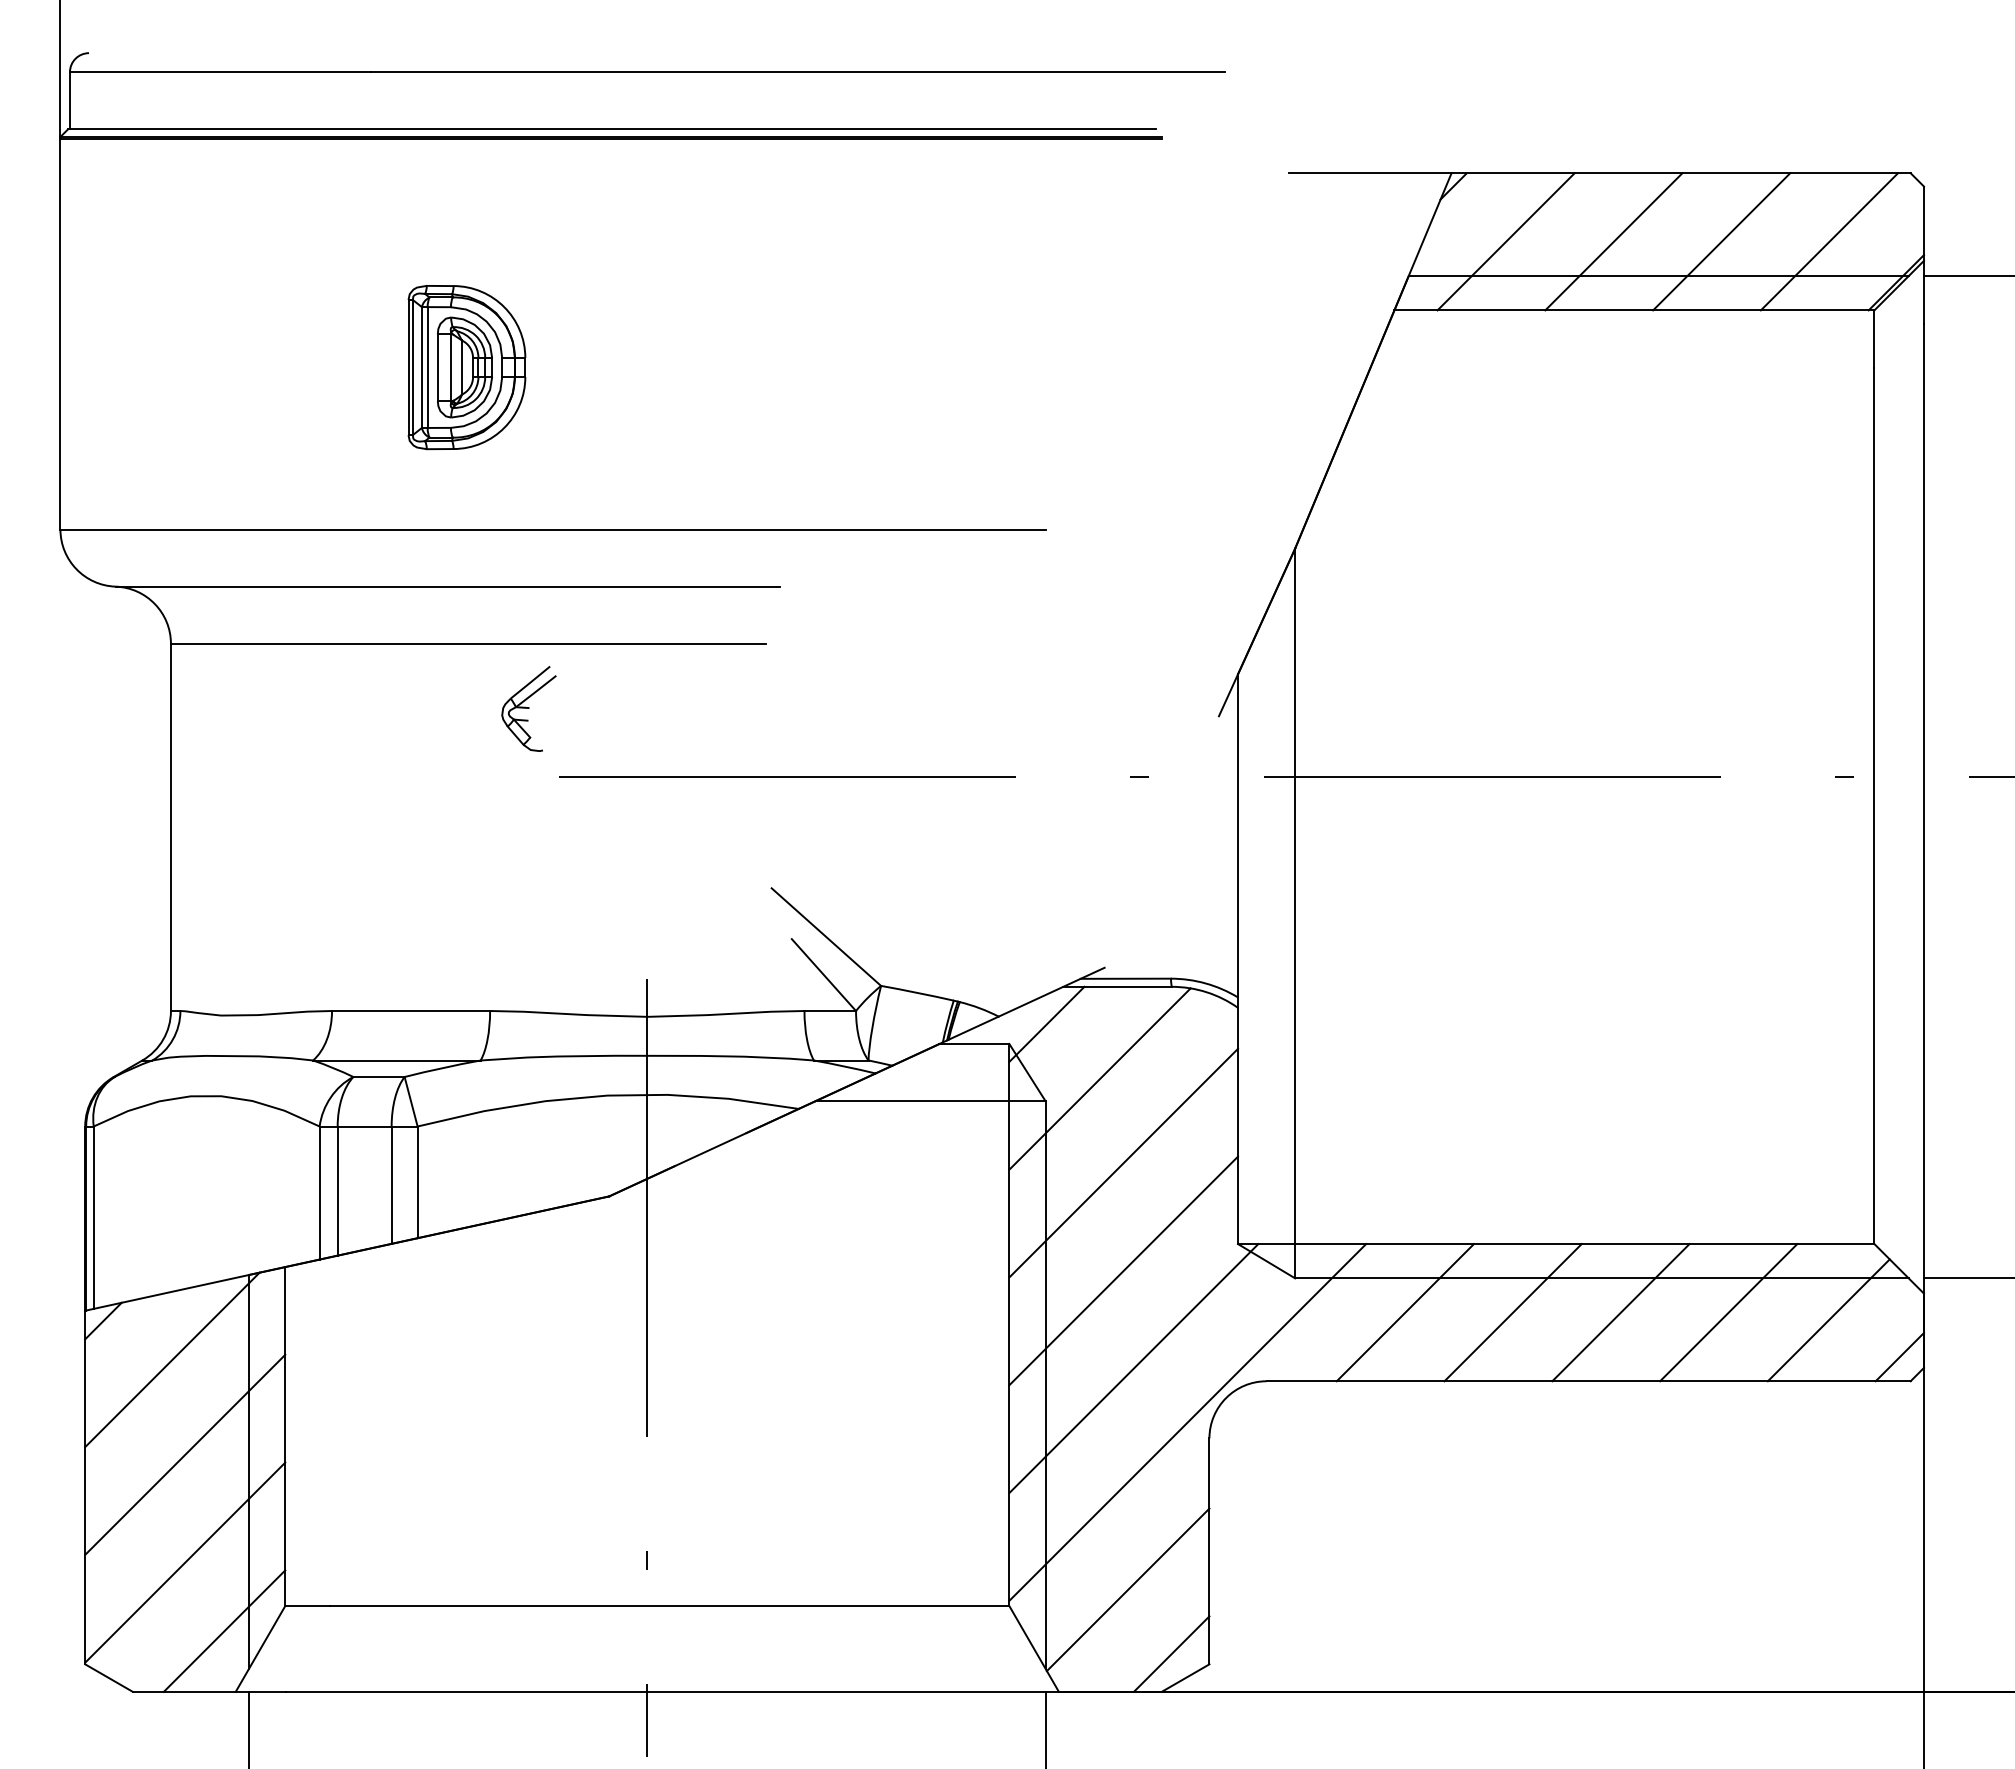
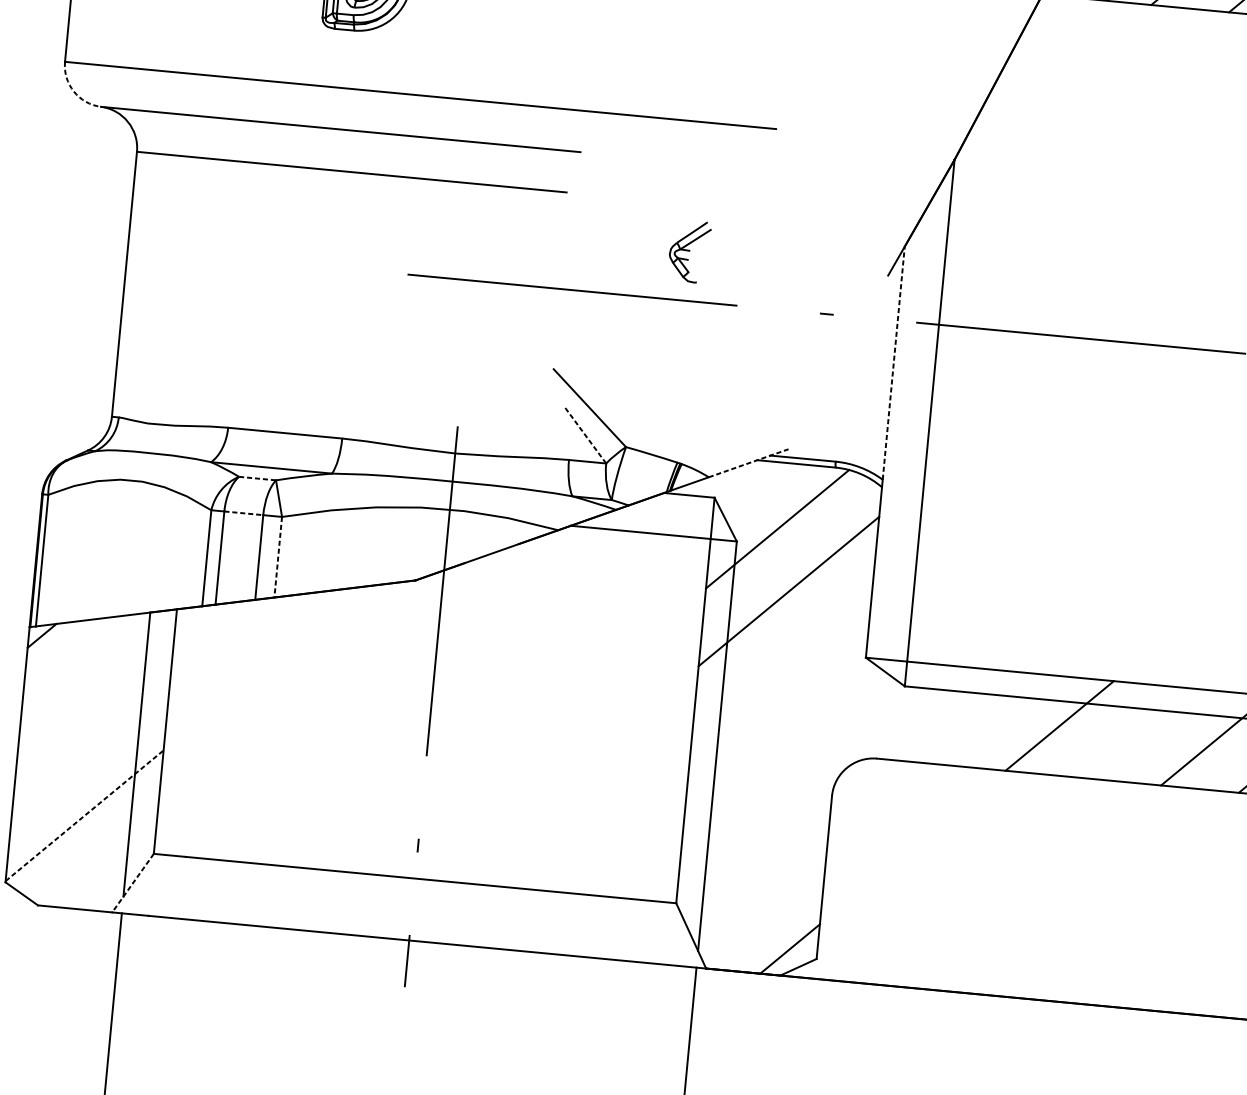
arc: (76, 569) -> (73, 91), solid -> dashed
part: (528, 708) -> (689, 251), moved
line: (1238, 835) -> (894, 362), solid -> dashed
line: (823, 974) -> (585, 434), solid -> dashed
line: (1052, 992) -> (749, 463), solid -> dashed
line: (1046, 1023) -> (742, 485), removed
line: (379, 1077) -> (257, 478), solid -> dashed
line: (364, 1126) -> (243, 513), solid -> dashed
line: (417, 1182) -> (278, 557), solid -> dashed
line: (1123, 1270) -> (781, 668), removed
line: (1404, 1312) -> (981, 718), removed
line: (1620, 1312) -> (1137, 733), removed
line: (172, 1359) -> (89, 668), removed
line: (1133, 1368) -> (782, 740), removed
line: (1187, 1422) -> (817, 782), removed
line: (185, 1454) -> (92, 737), removed
line: (185, 1562) -> (84, 815), solid -> dashed
line: (1127, 1589) -> (762, 899), removed
line: (224, 1630) -> (108, 867), removed
line: (260, 1648) -> (133, 882), solid -> dashed

